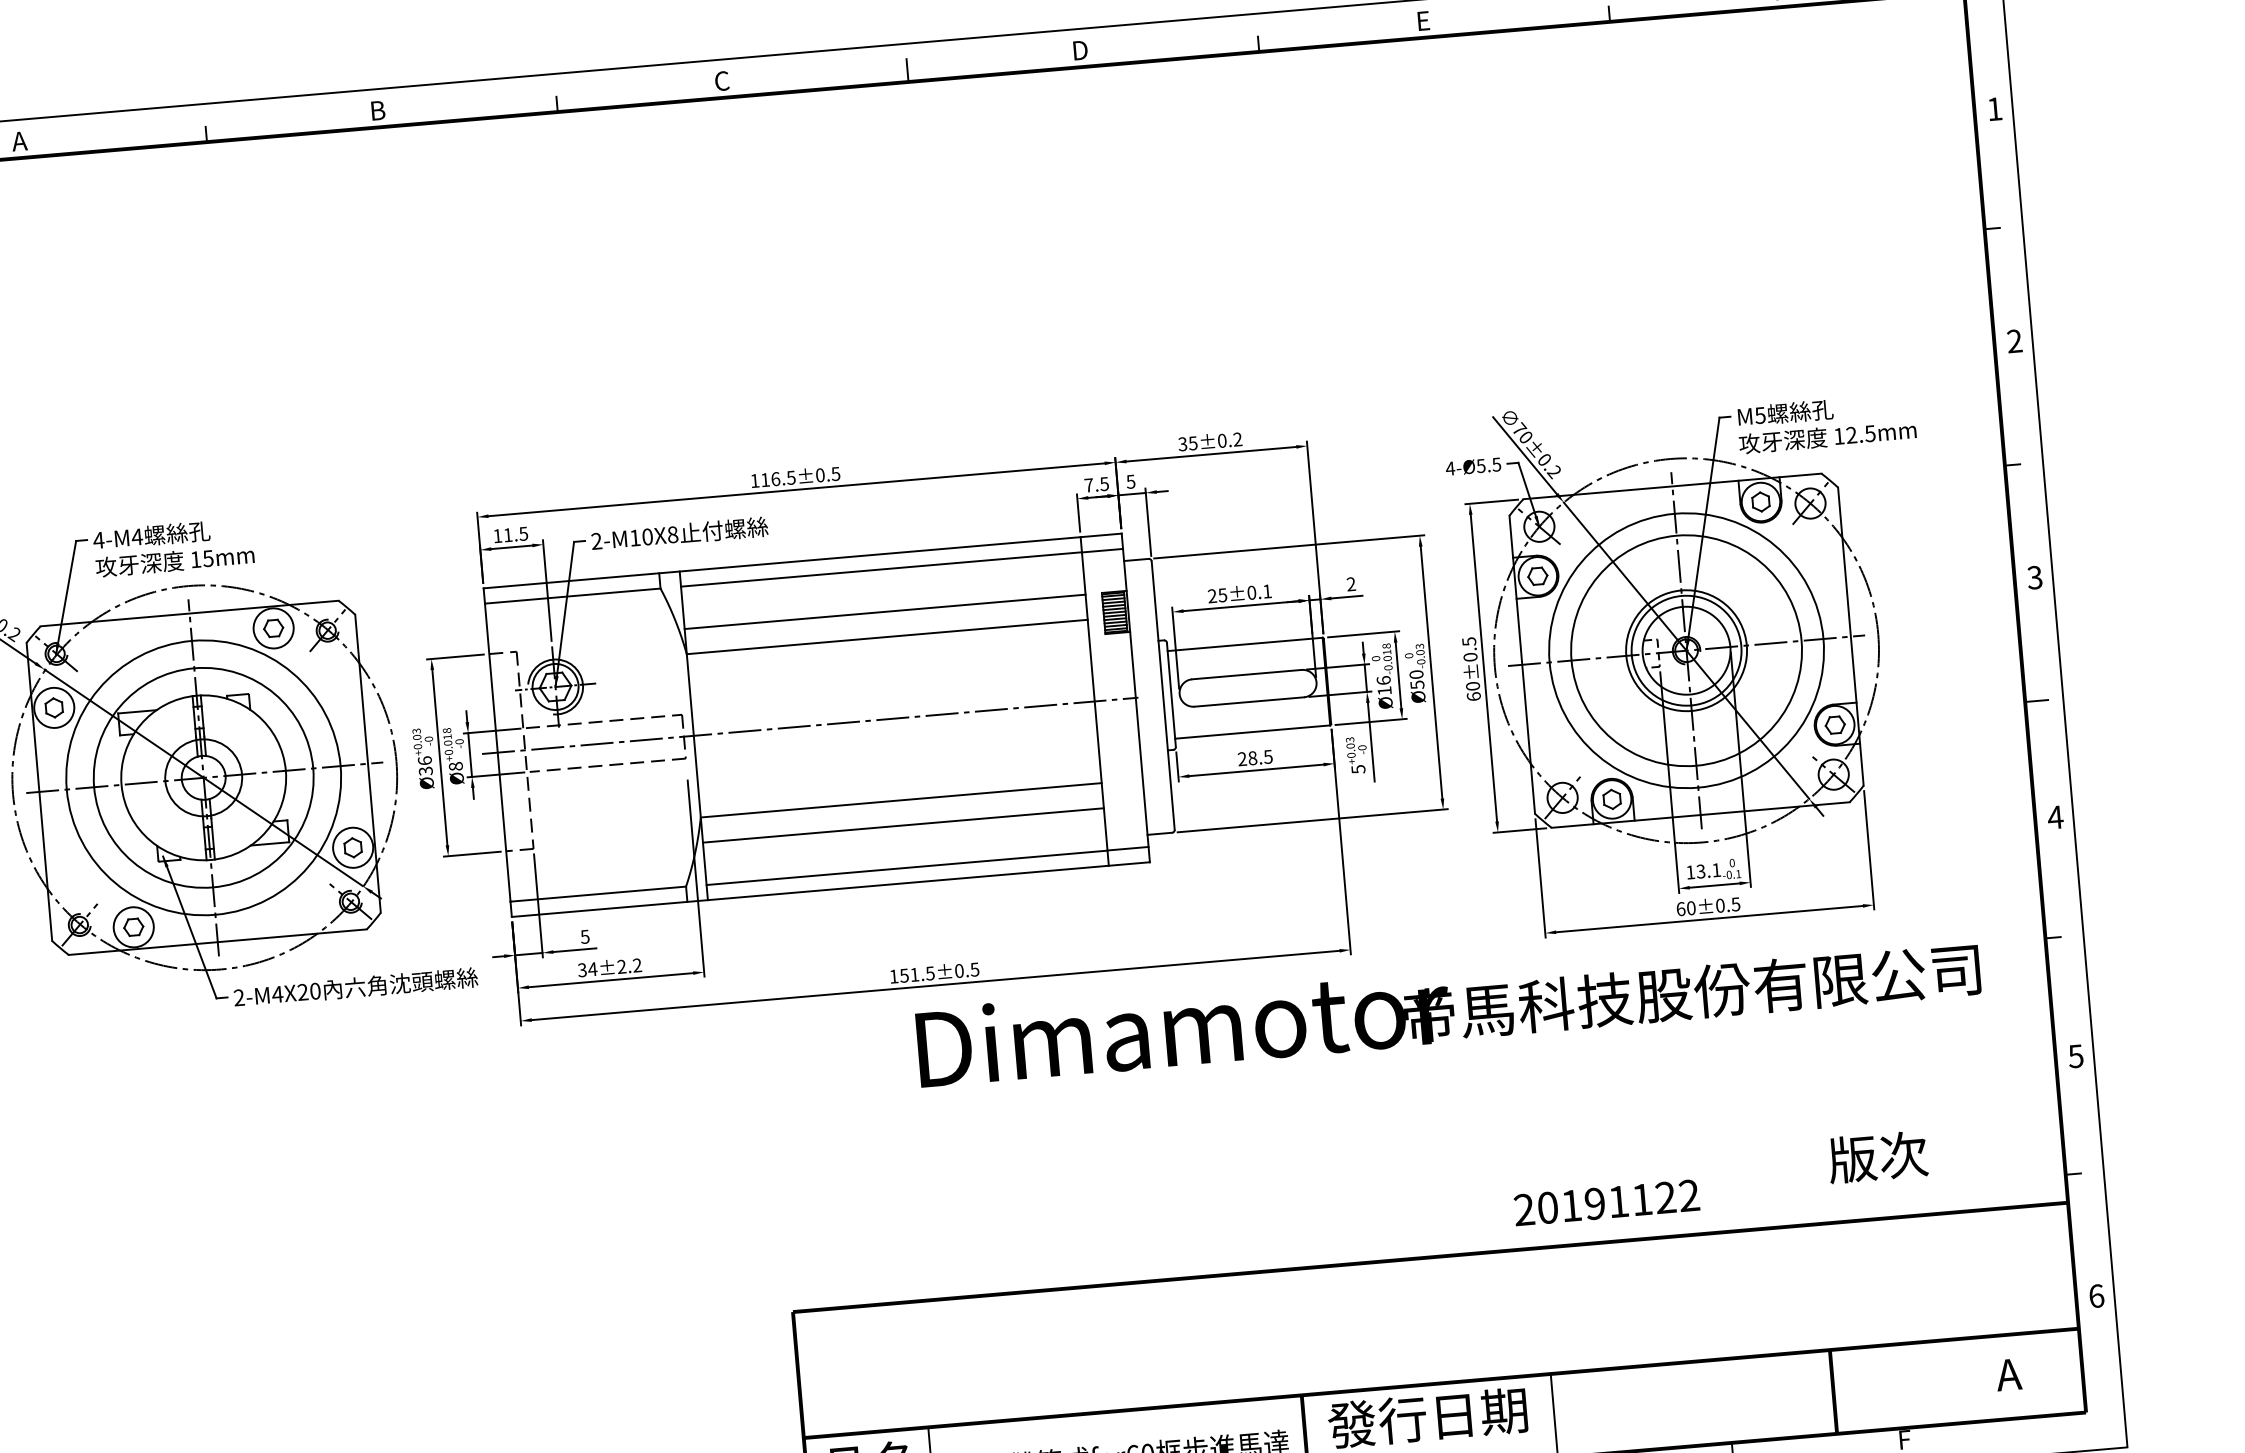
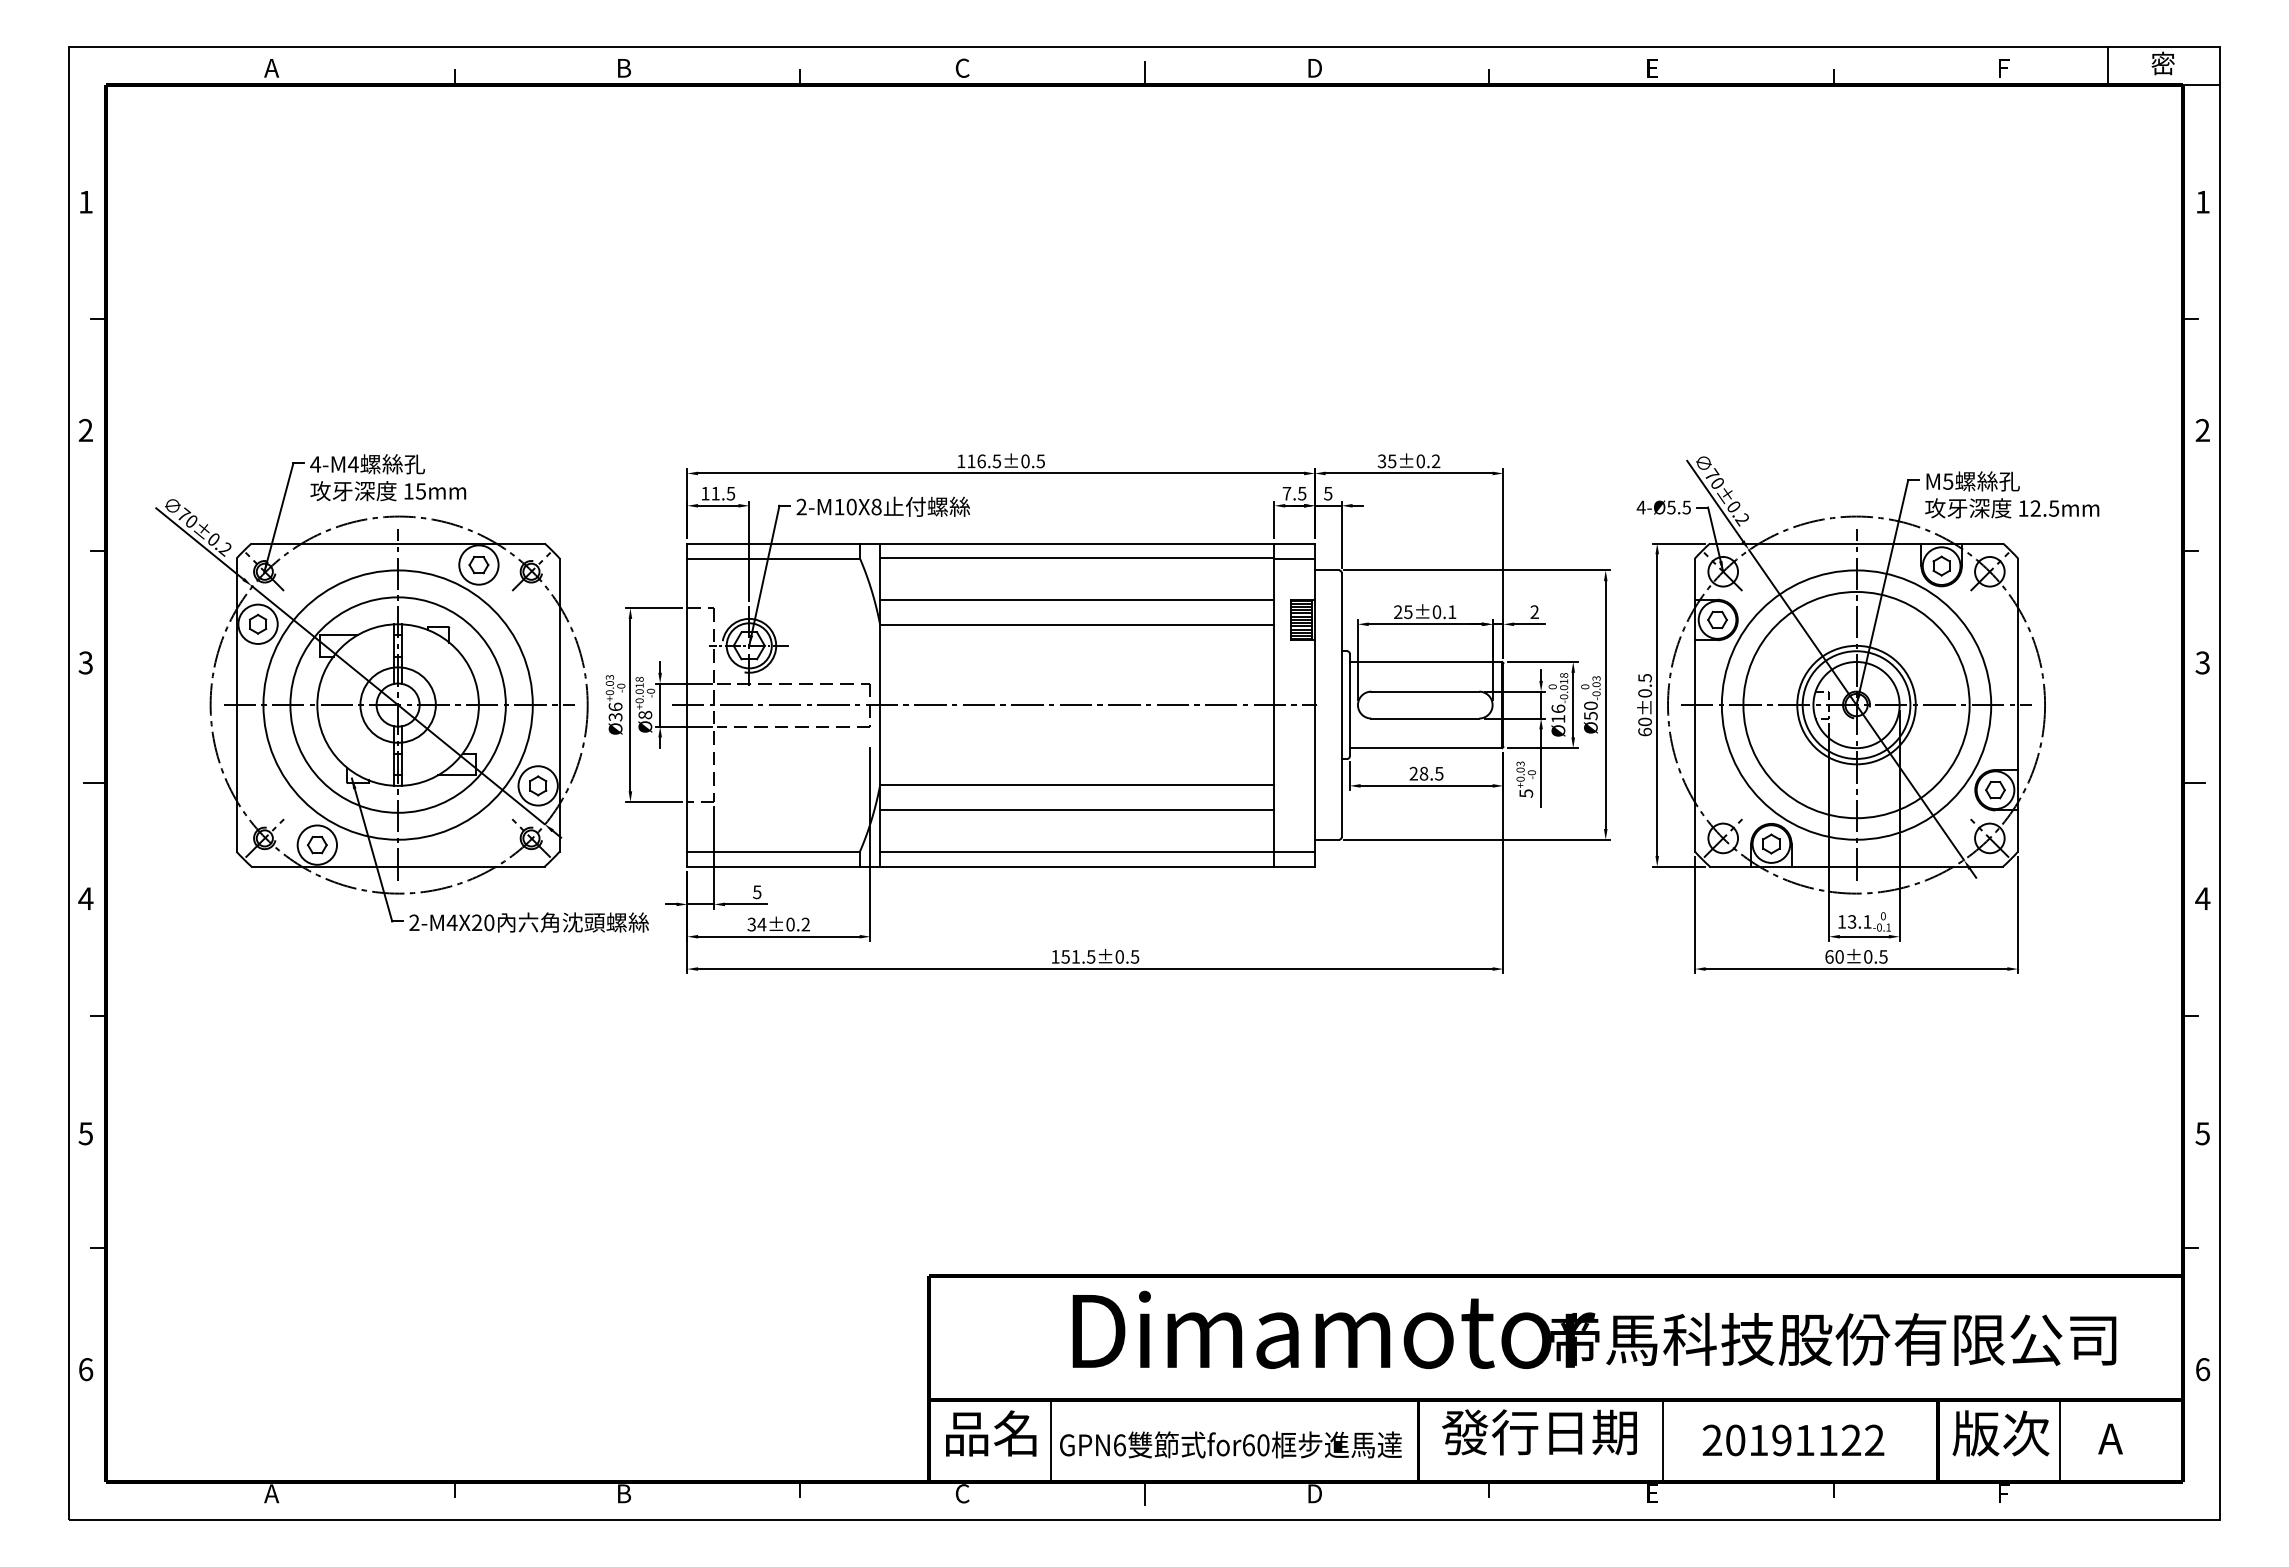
text: (621, 966) -> (790, 924), 34±2.2 -> 34±0.2
text: (1448, 1003) -> (1594, 1329), moved
text: (1877, 1157) -> (2000, 1433), moved
text: (1606, 1202) -> (1793, 1440), moved
line: (1958, 1380) -> (2060, 1440), added

